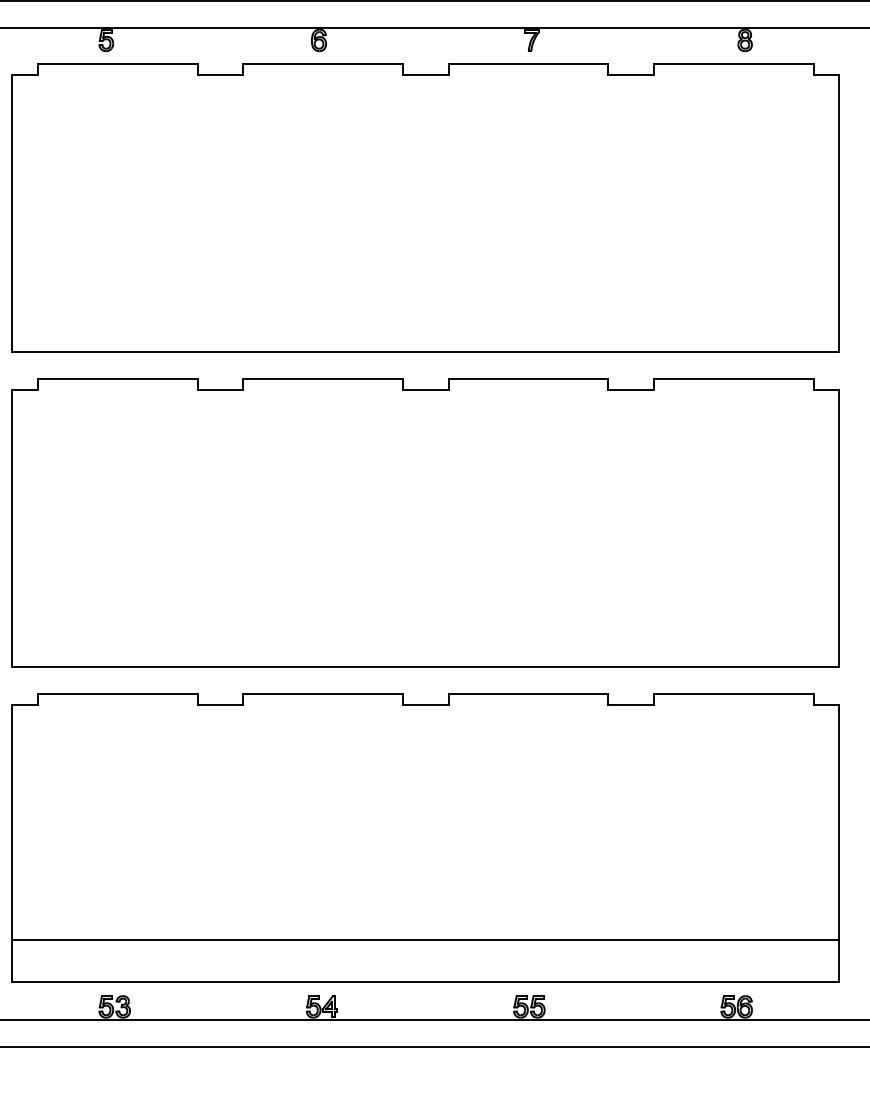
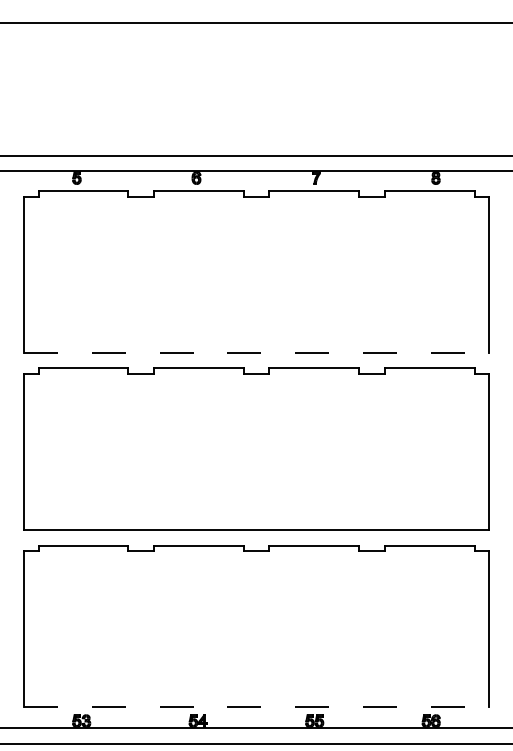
line: (425, 352) -> (256, 353), solid -> dashed
line: (425, 939) -> (256, 683), removed
line: (425, 982) -> (256, 707), solid -> dashed

